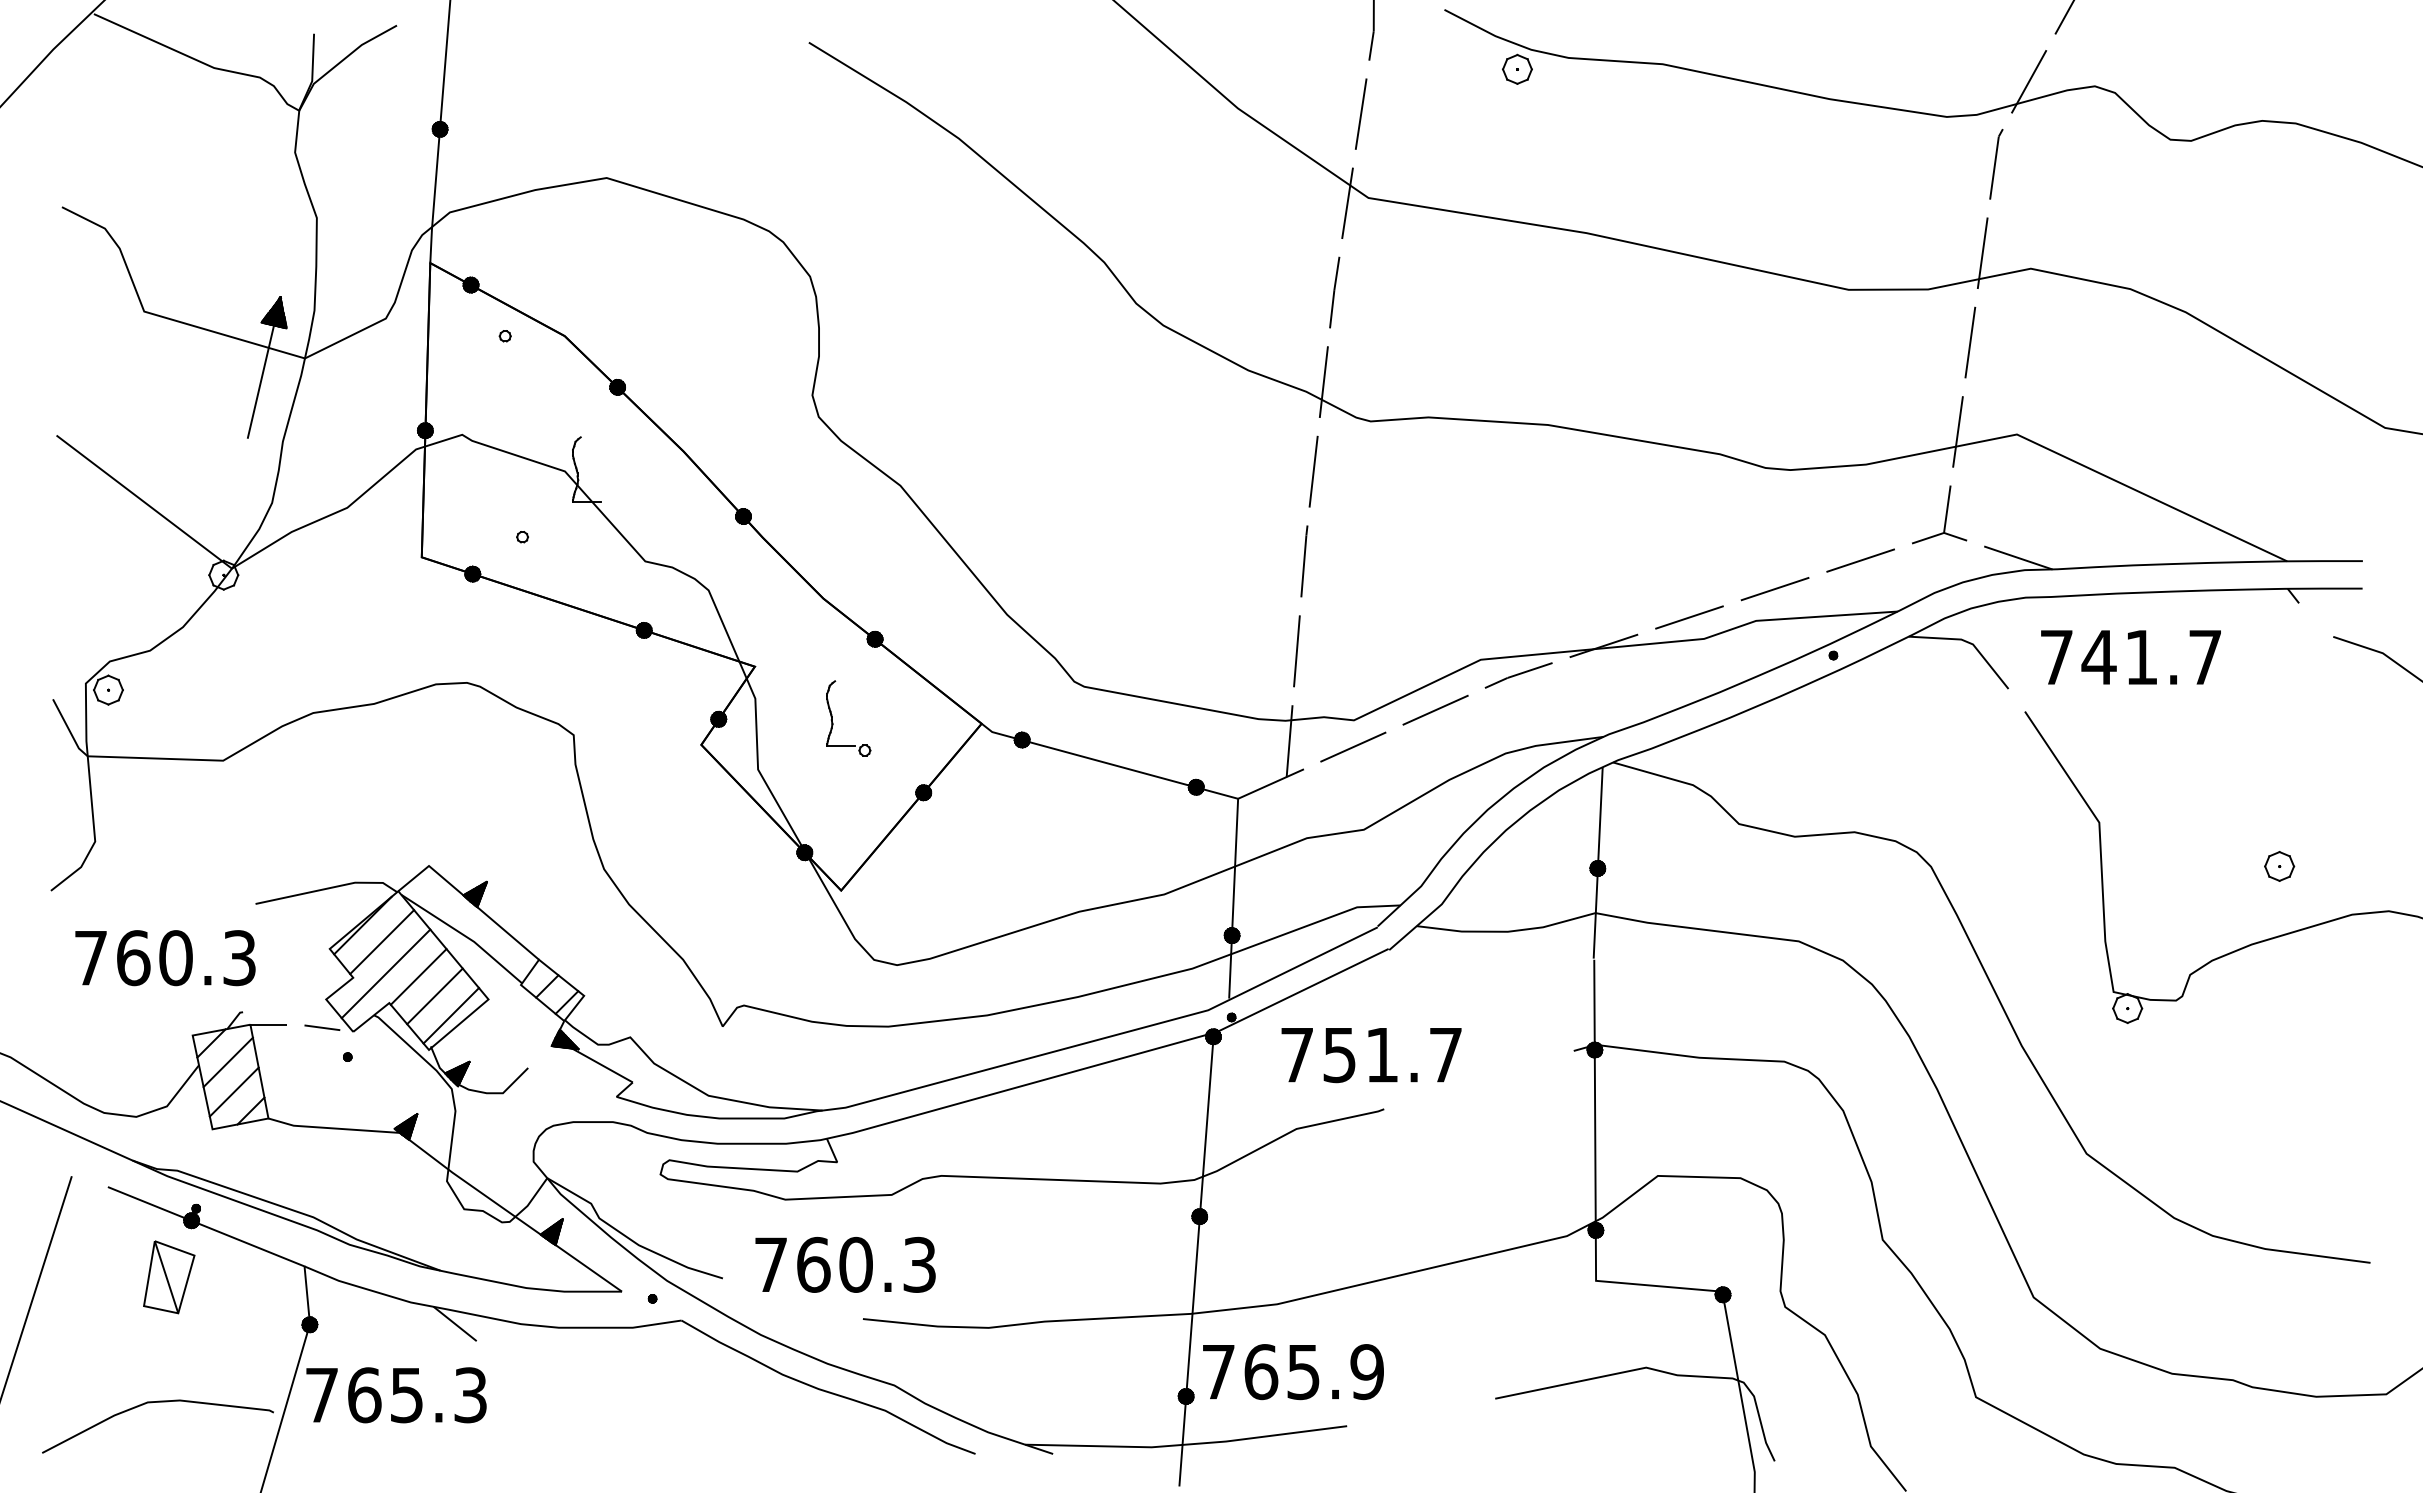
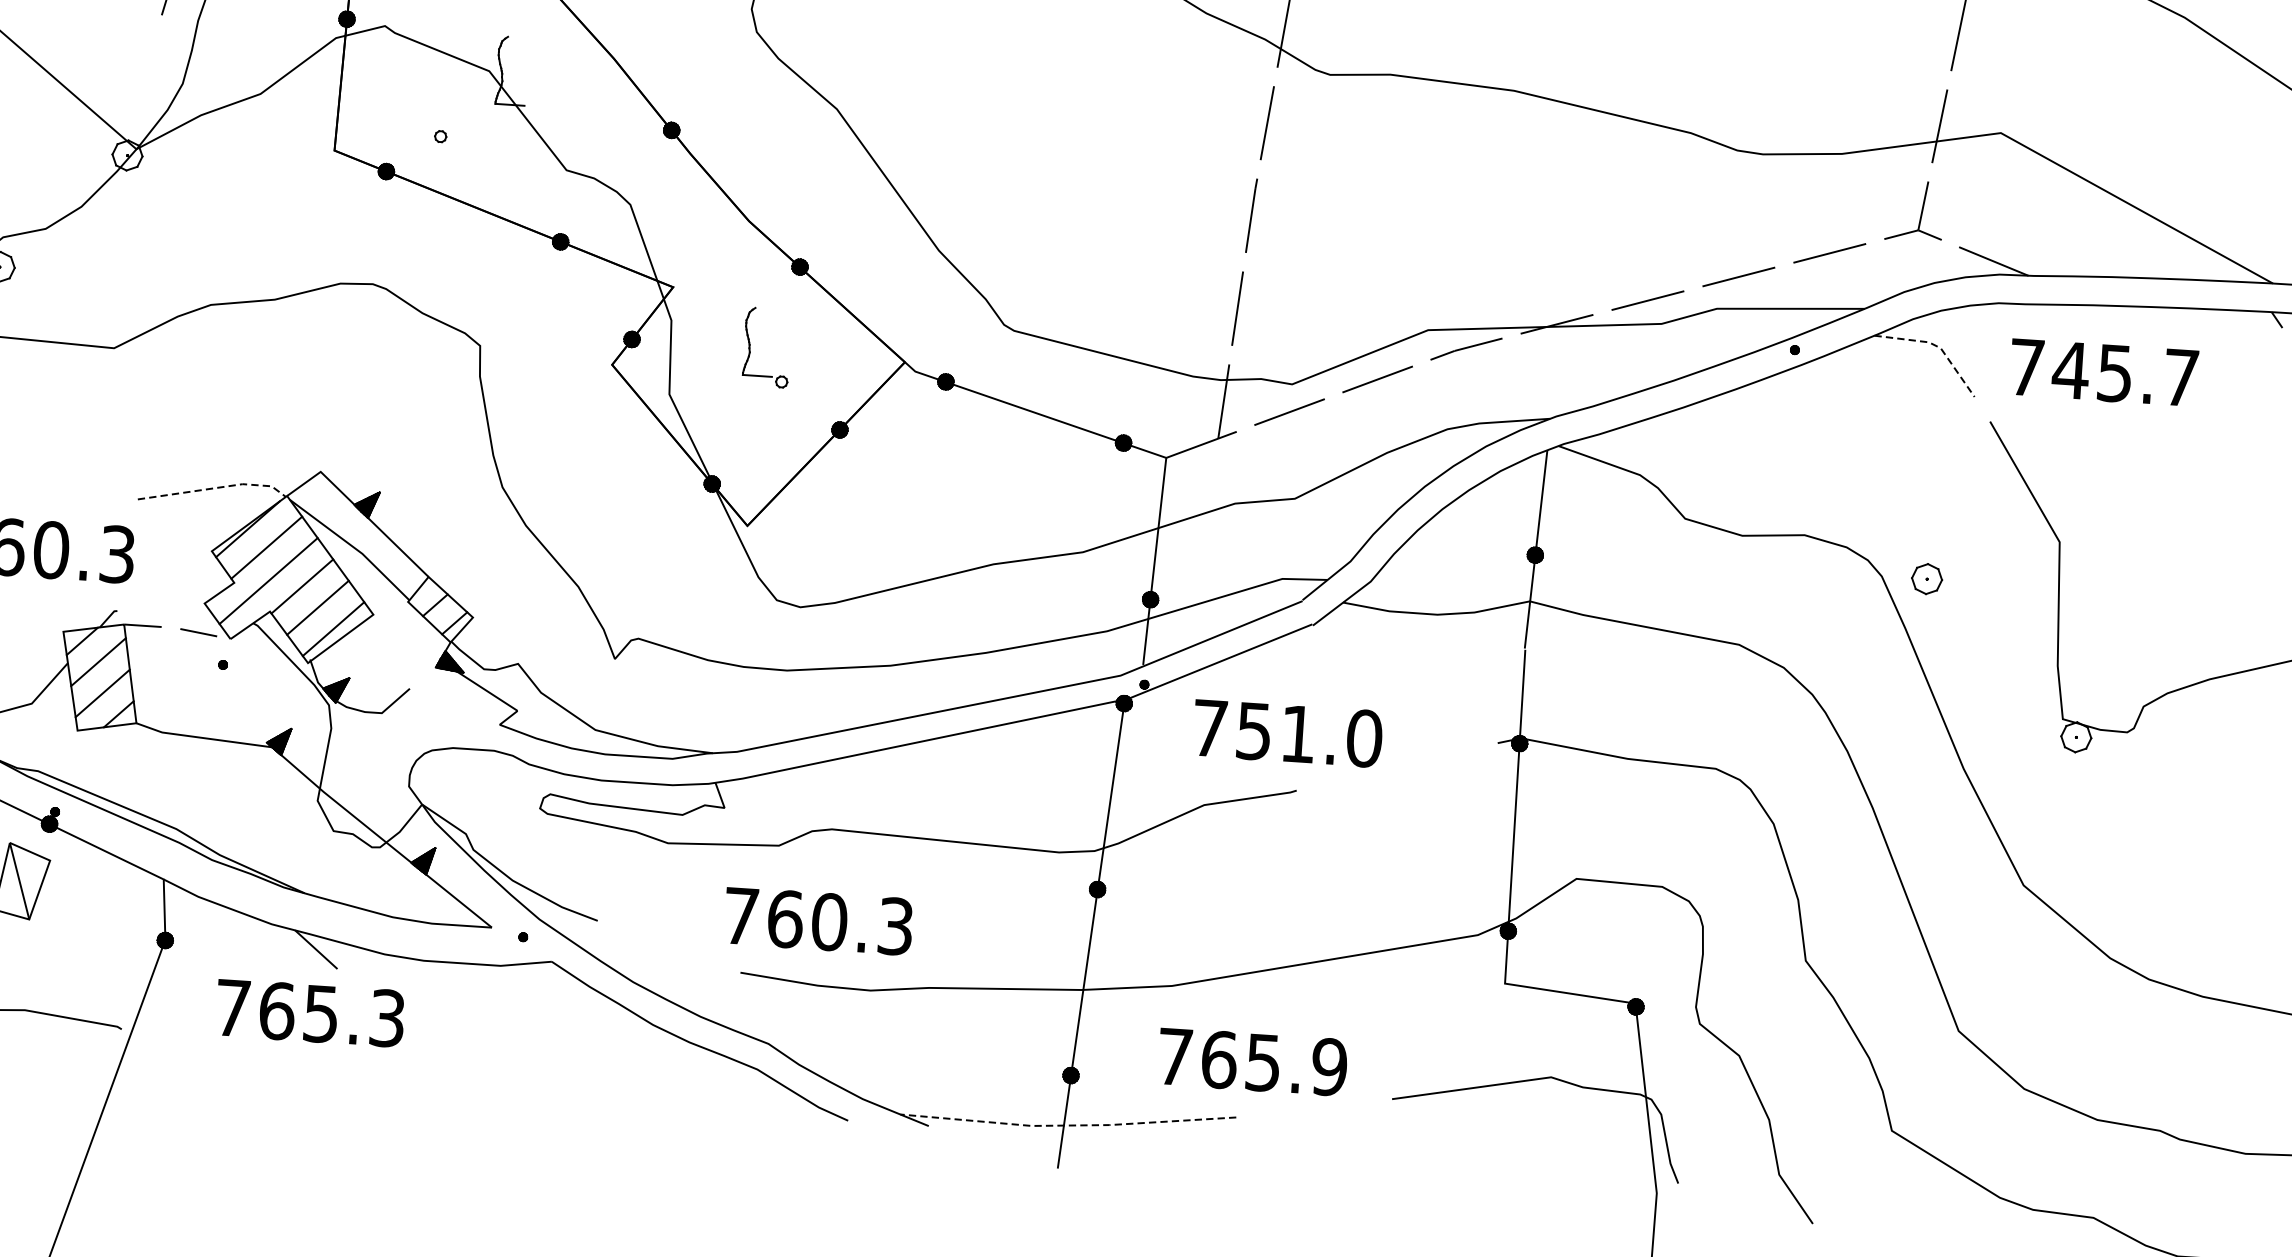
line: (1969, 642) -> (1937, 345), solid -> dashed
text: (2141, 657) -> (2114, 373), 741.7 -> 745.7
part: (2279, 866) -> (1926, 579), moved
line: (328, 888) -> (214, 488), solid -> dashed
text: (1445, 1055) -> (1364, 739), 751.7 -> 751.0
text: (845, 1264) -> (818, 920), moved
text: (1293, 1372) -> (1252, 1062), moved
text: (396, 1395) -> (310, 1013), moved
line: (1186, 1444) -> (1068, 1125), solid -> dashed

